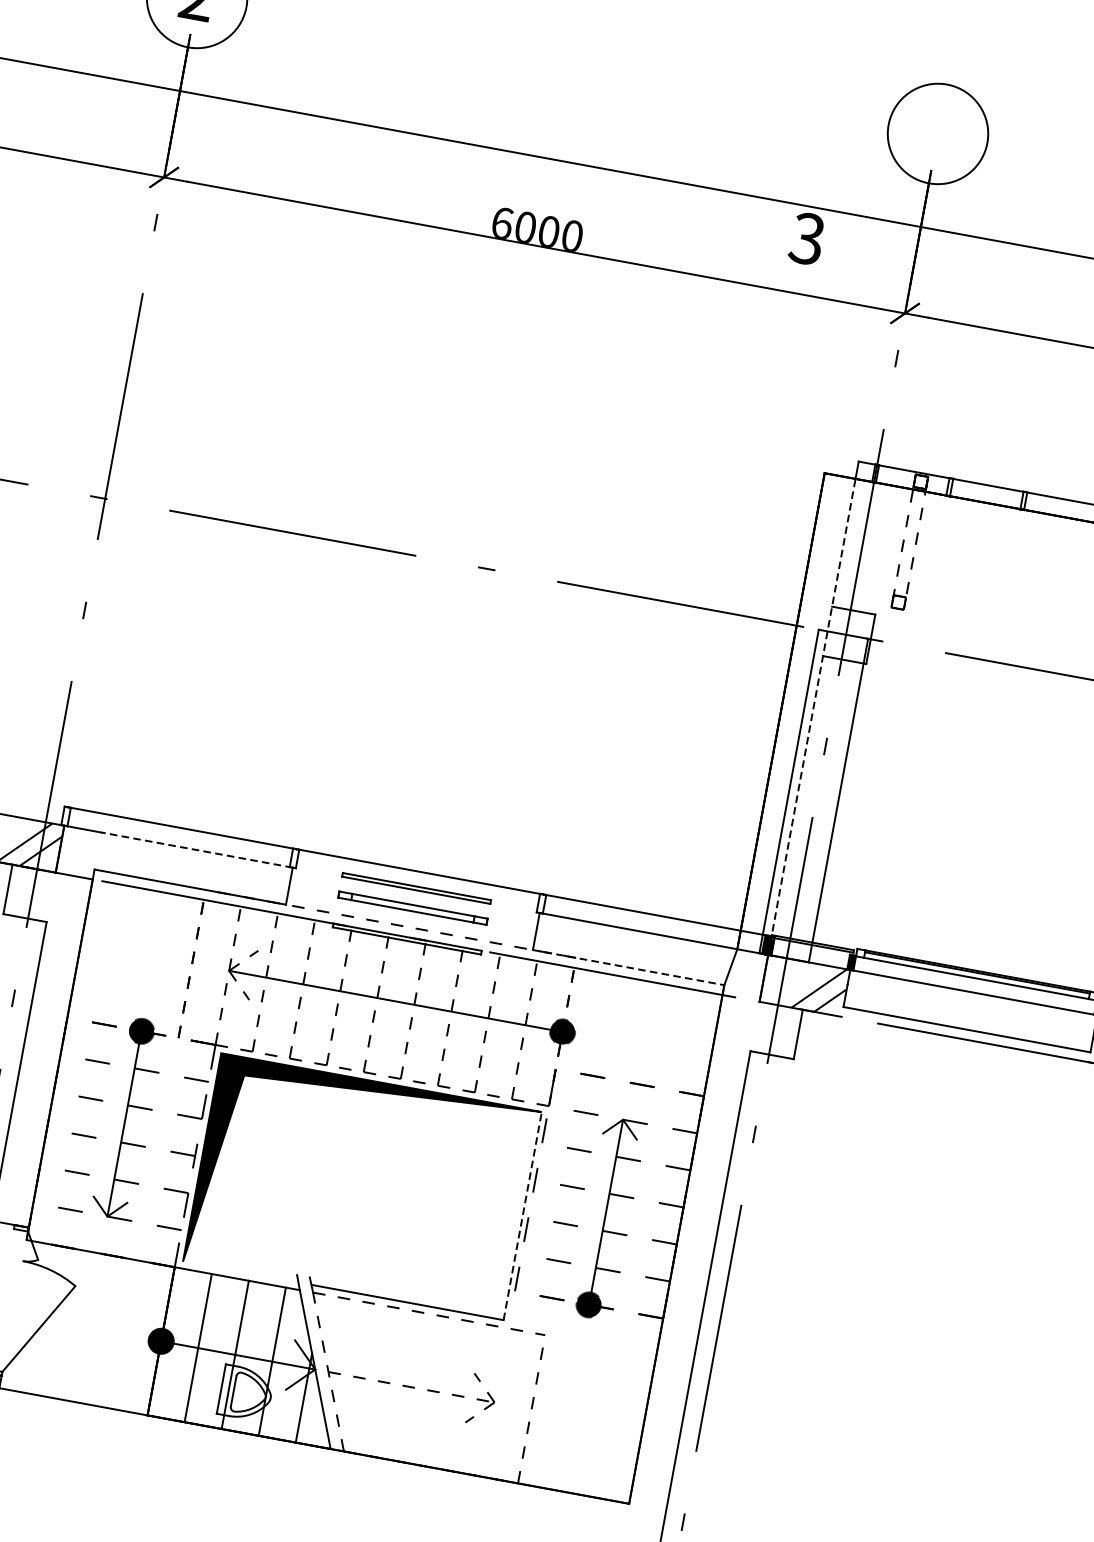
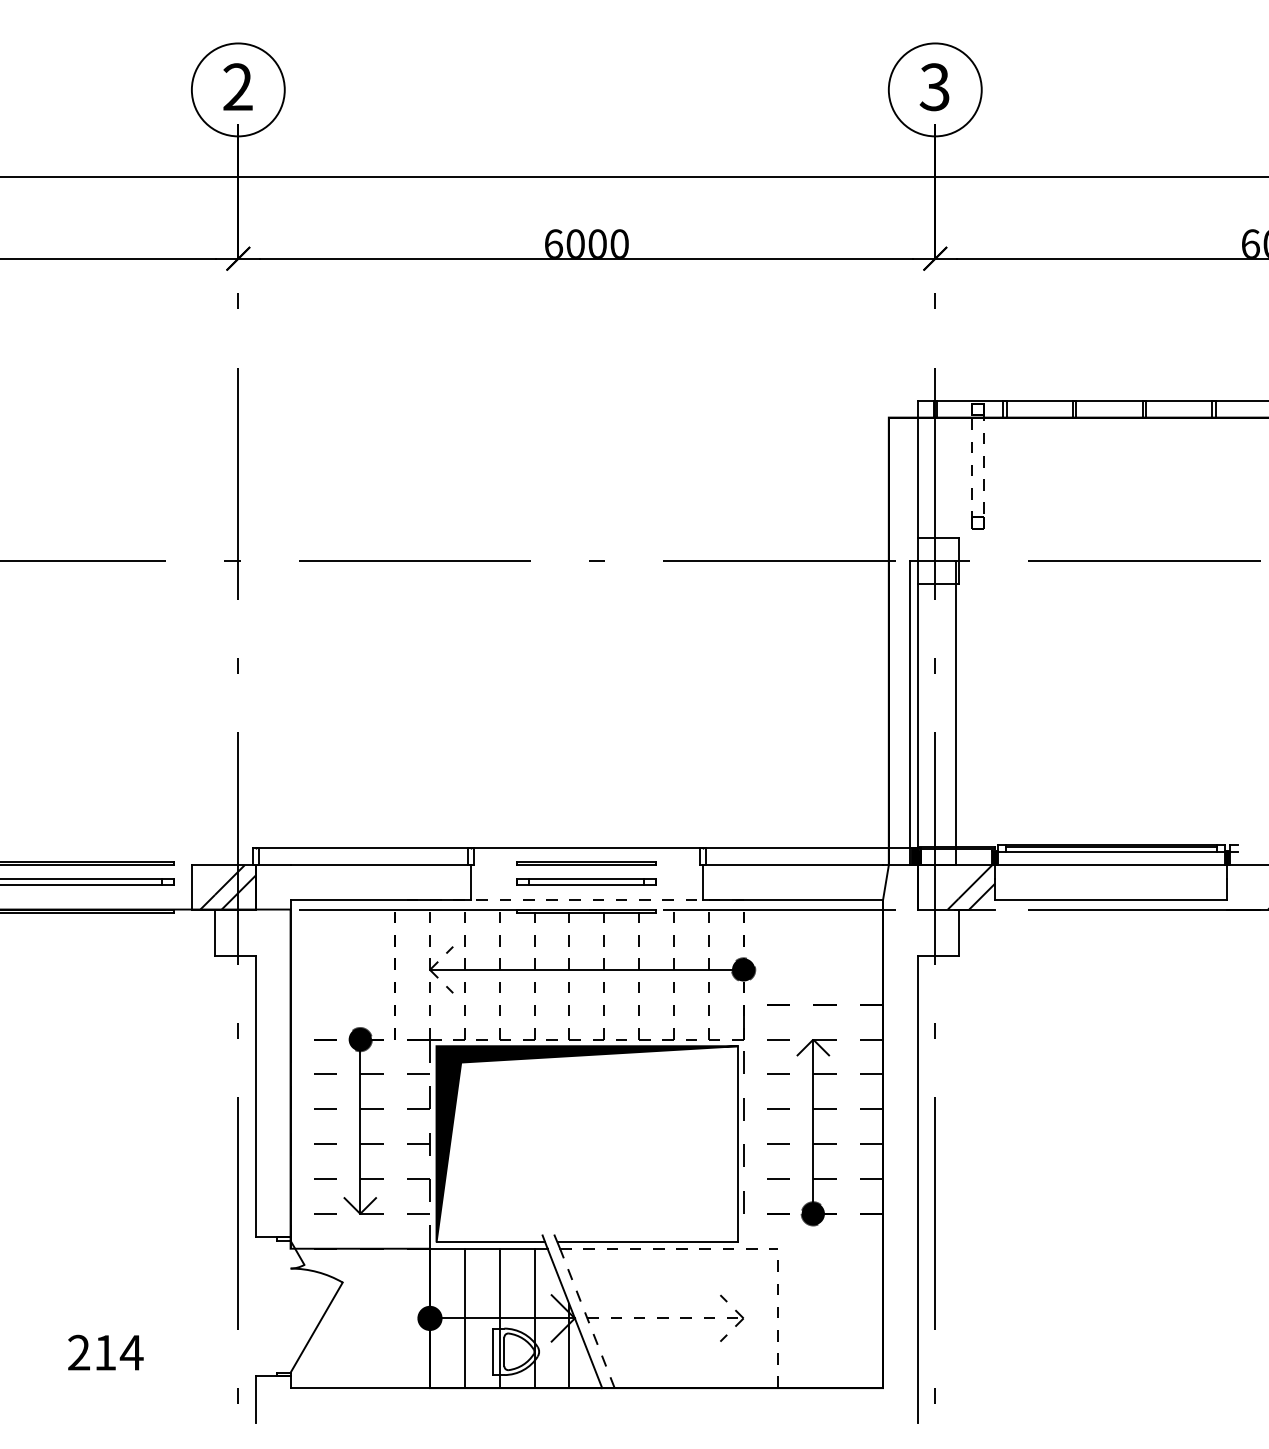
text: (806, 239) -> (934, 87), moved
line: (811, 716) -> (917, 641), dashed -> solid
line: (196, 850) -> (380, 865), dashed -> solid
line: (629, 967) -> (793, 900), dashed -> solid
line: (523, 1216) -> (738, 1144), dashed -> solid
line: (240, 1272) -> (490, 1242), added

